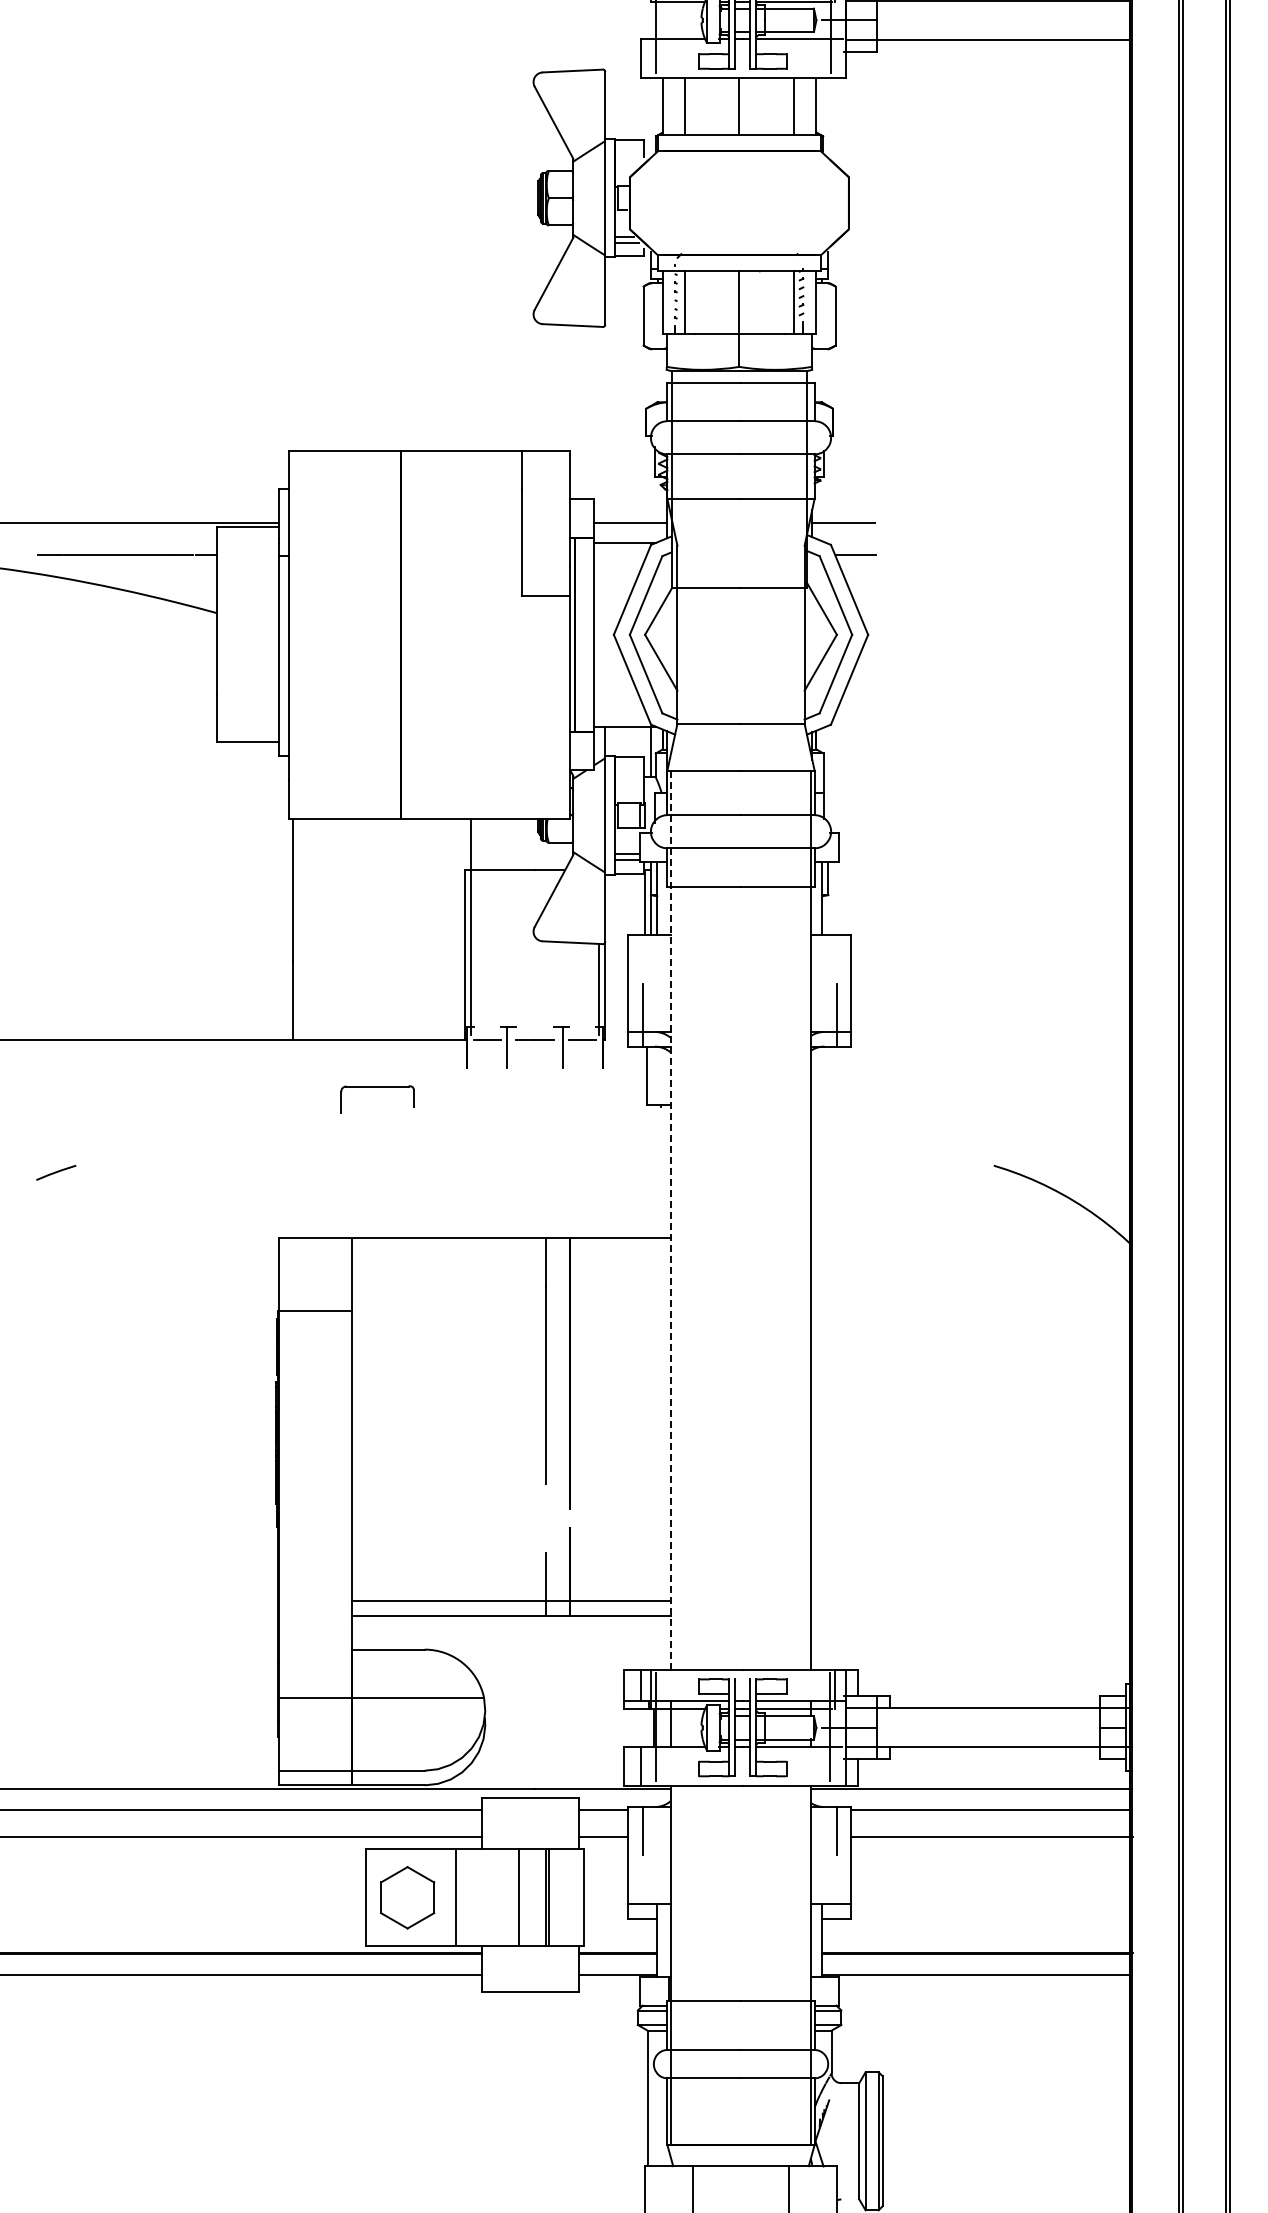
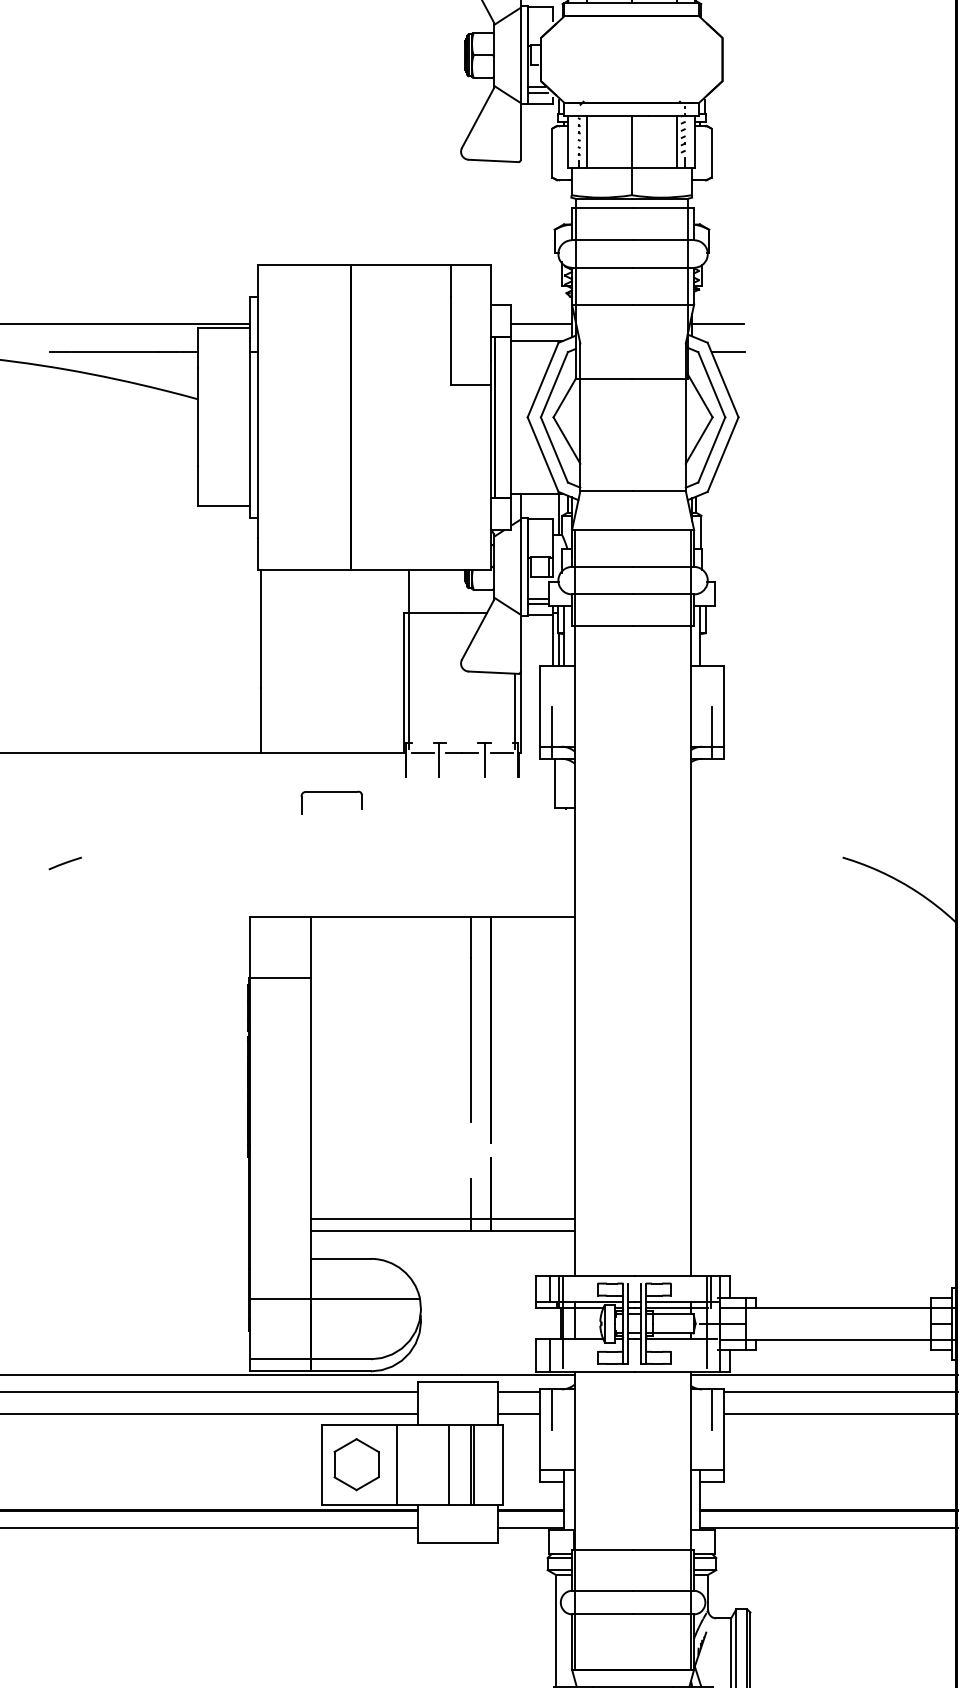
line: (670, 1221) -> (574, 903), dashed -> solid

